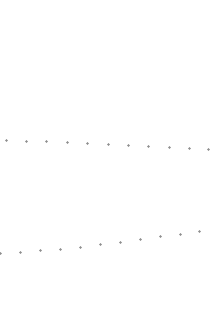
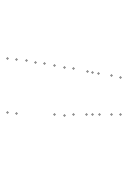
part: (149, 145) -> (92, 71), size x0.6
part: (161, 236) -> (92, 114), size x0.7
part: (40, 249) -> (35, 113), removed

